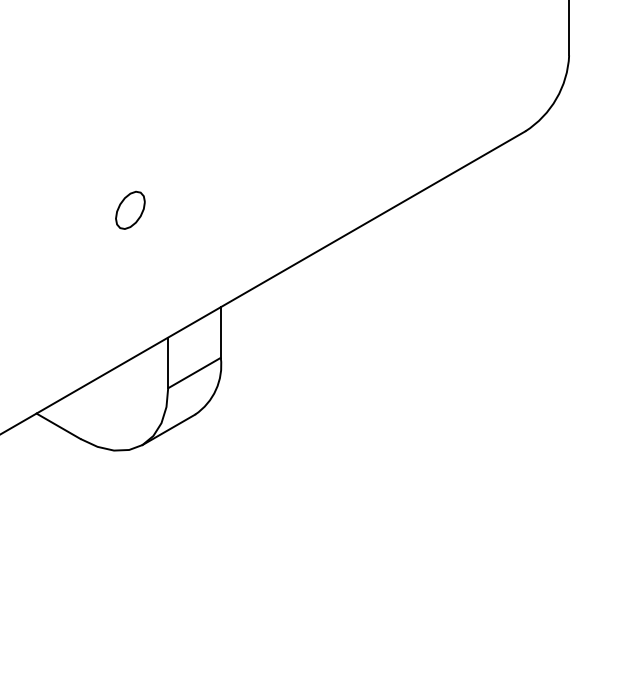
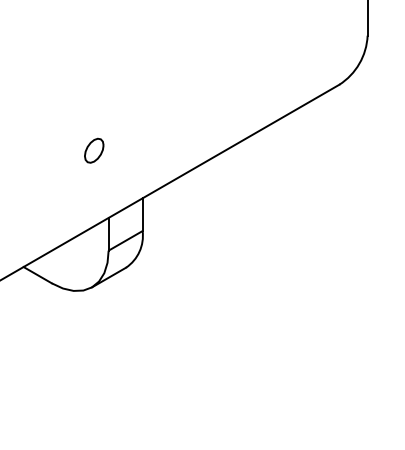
part: (130, 209) -> (94, 150), moved

